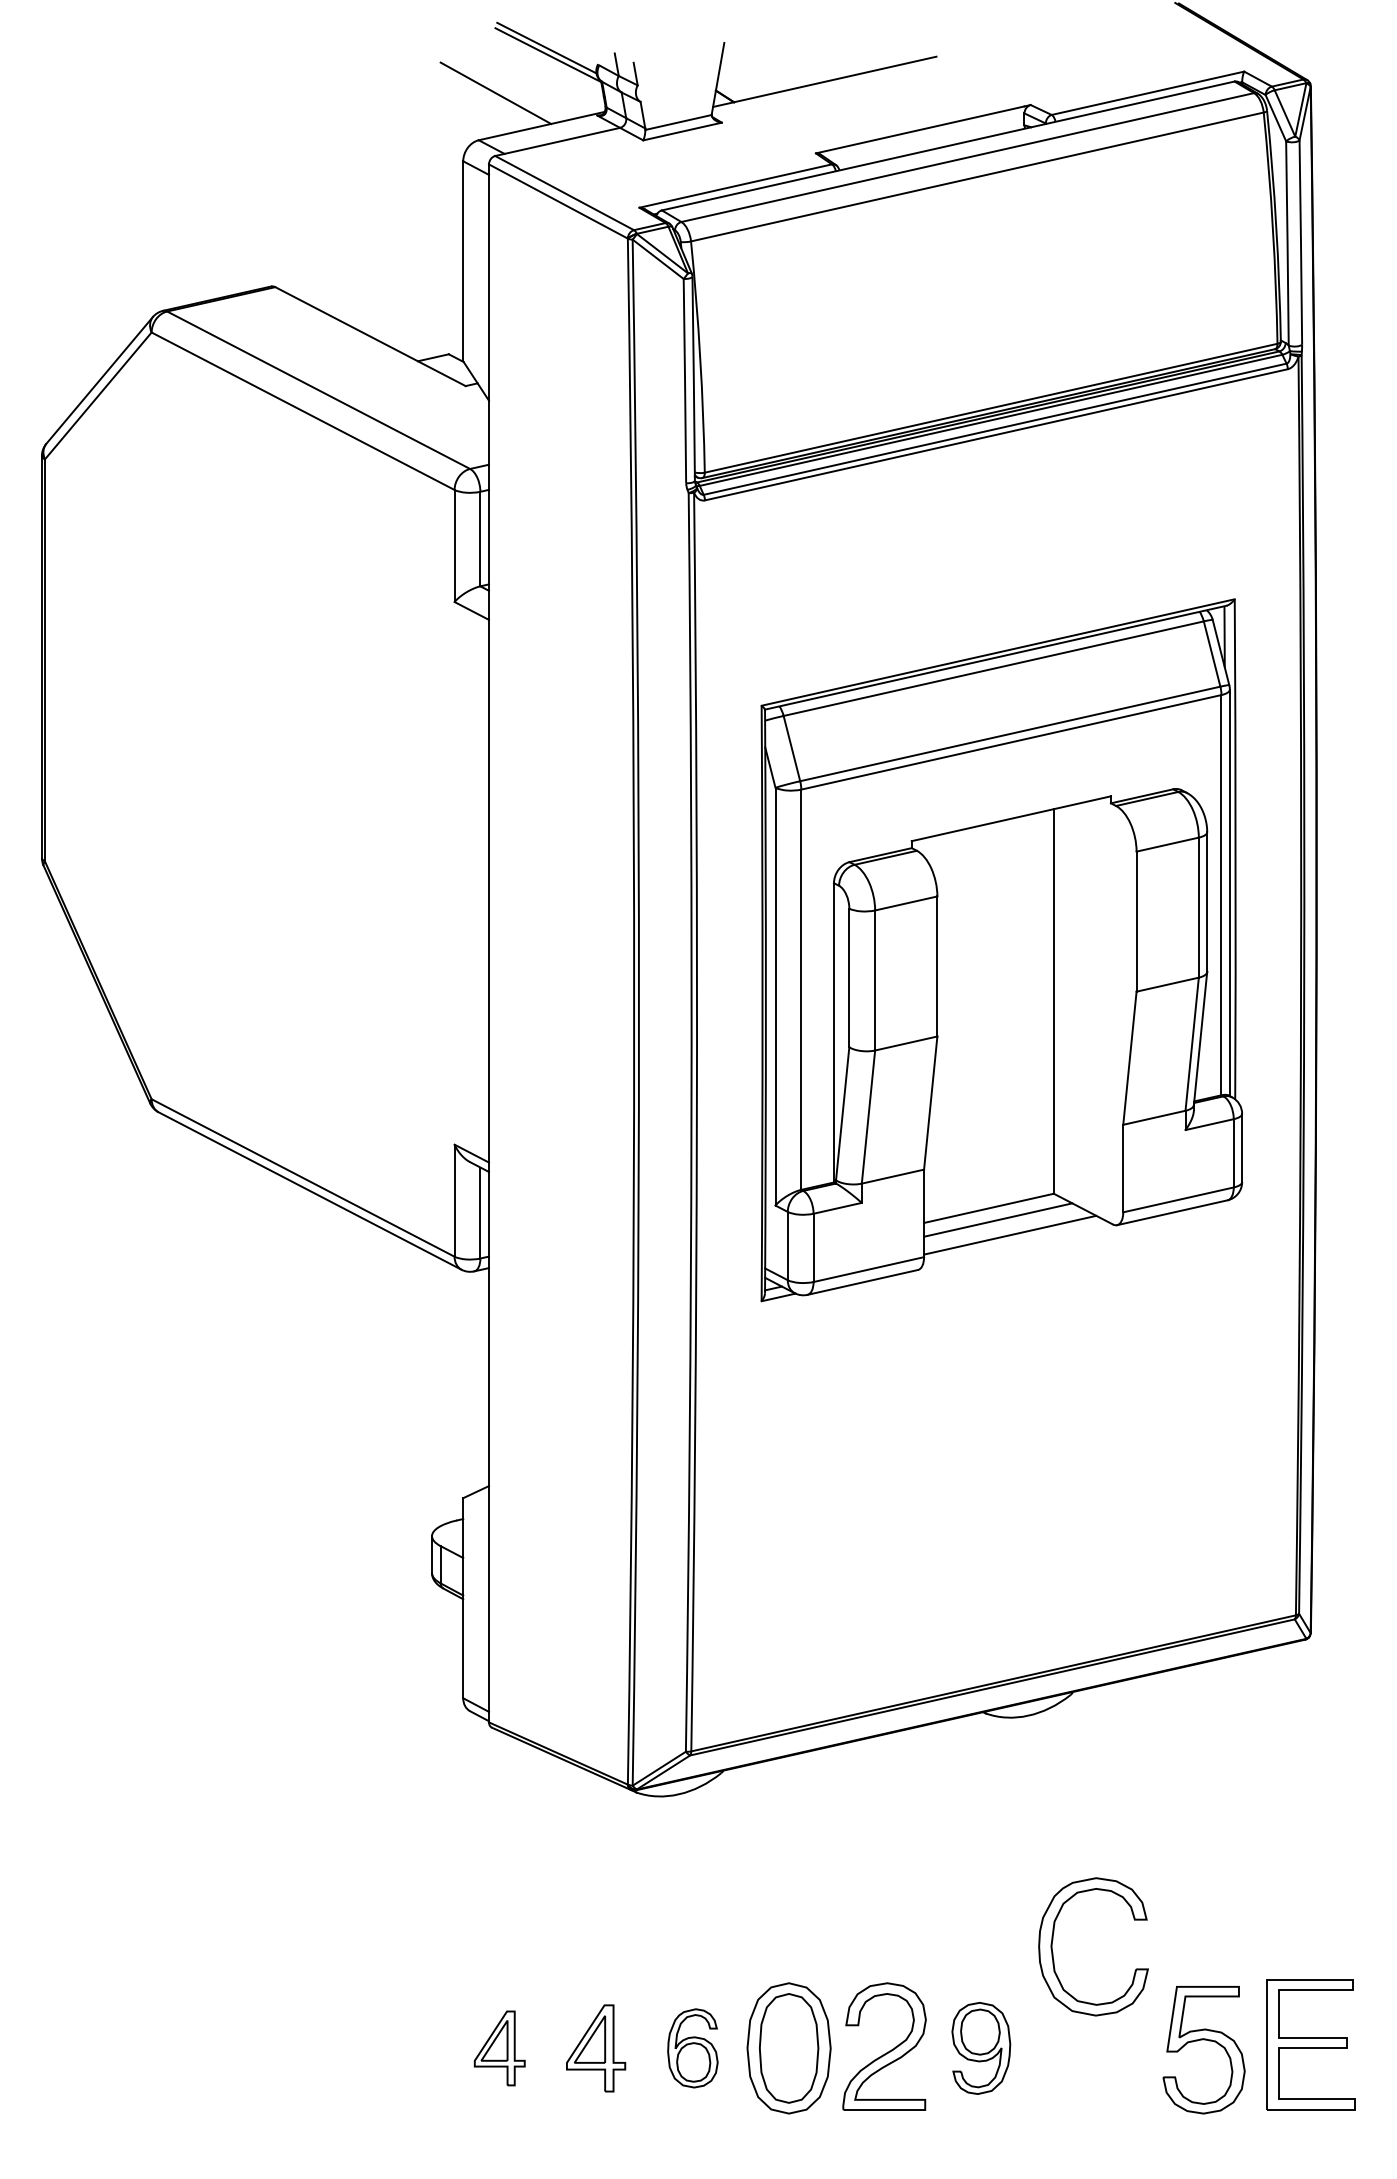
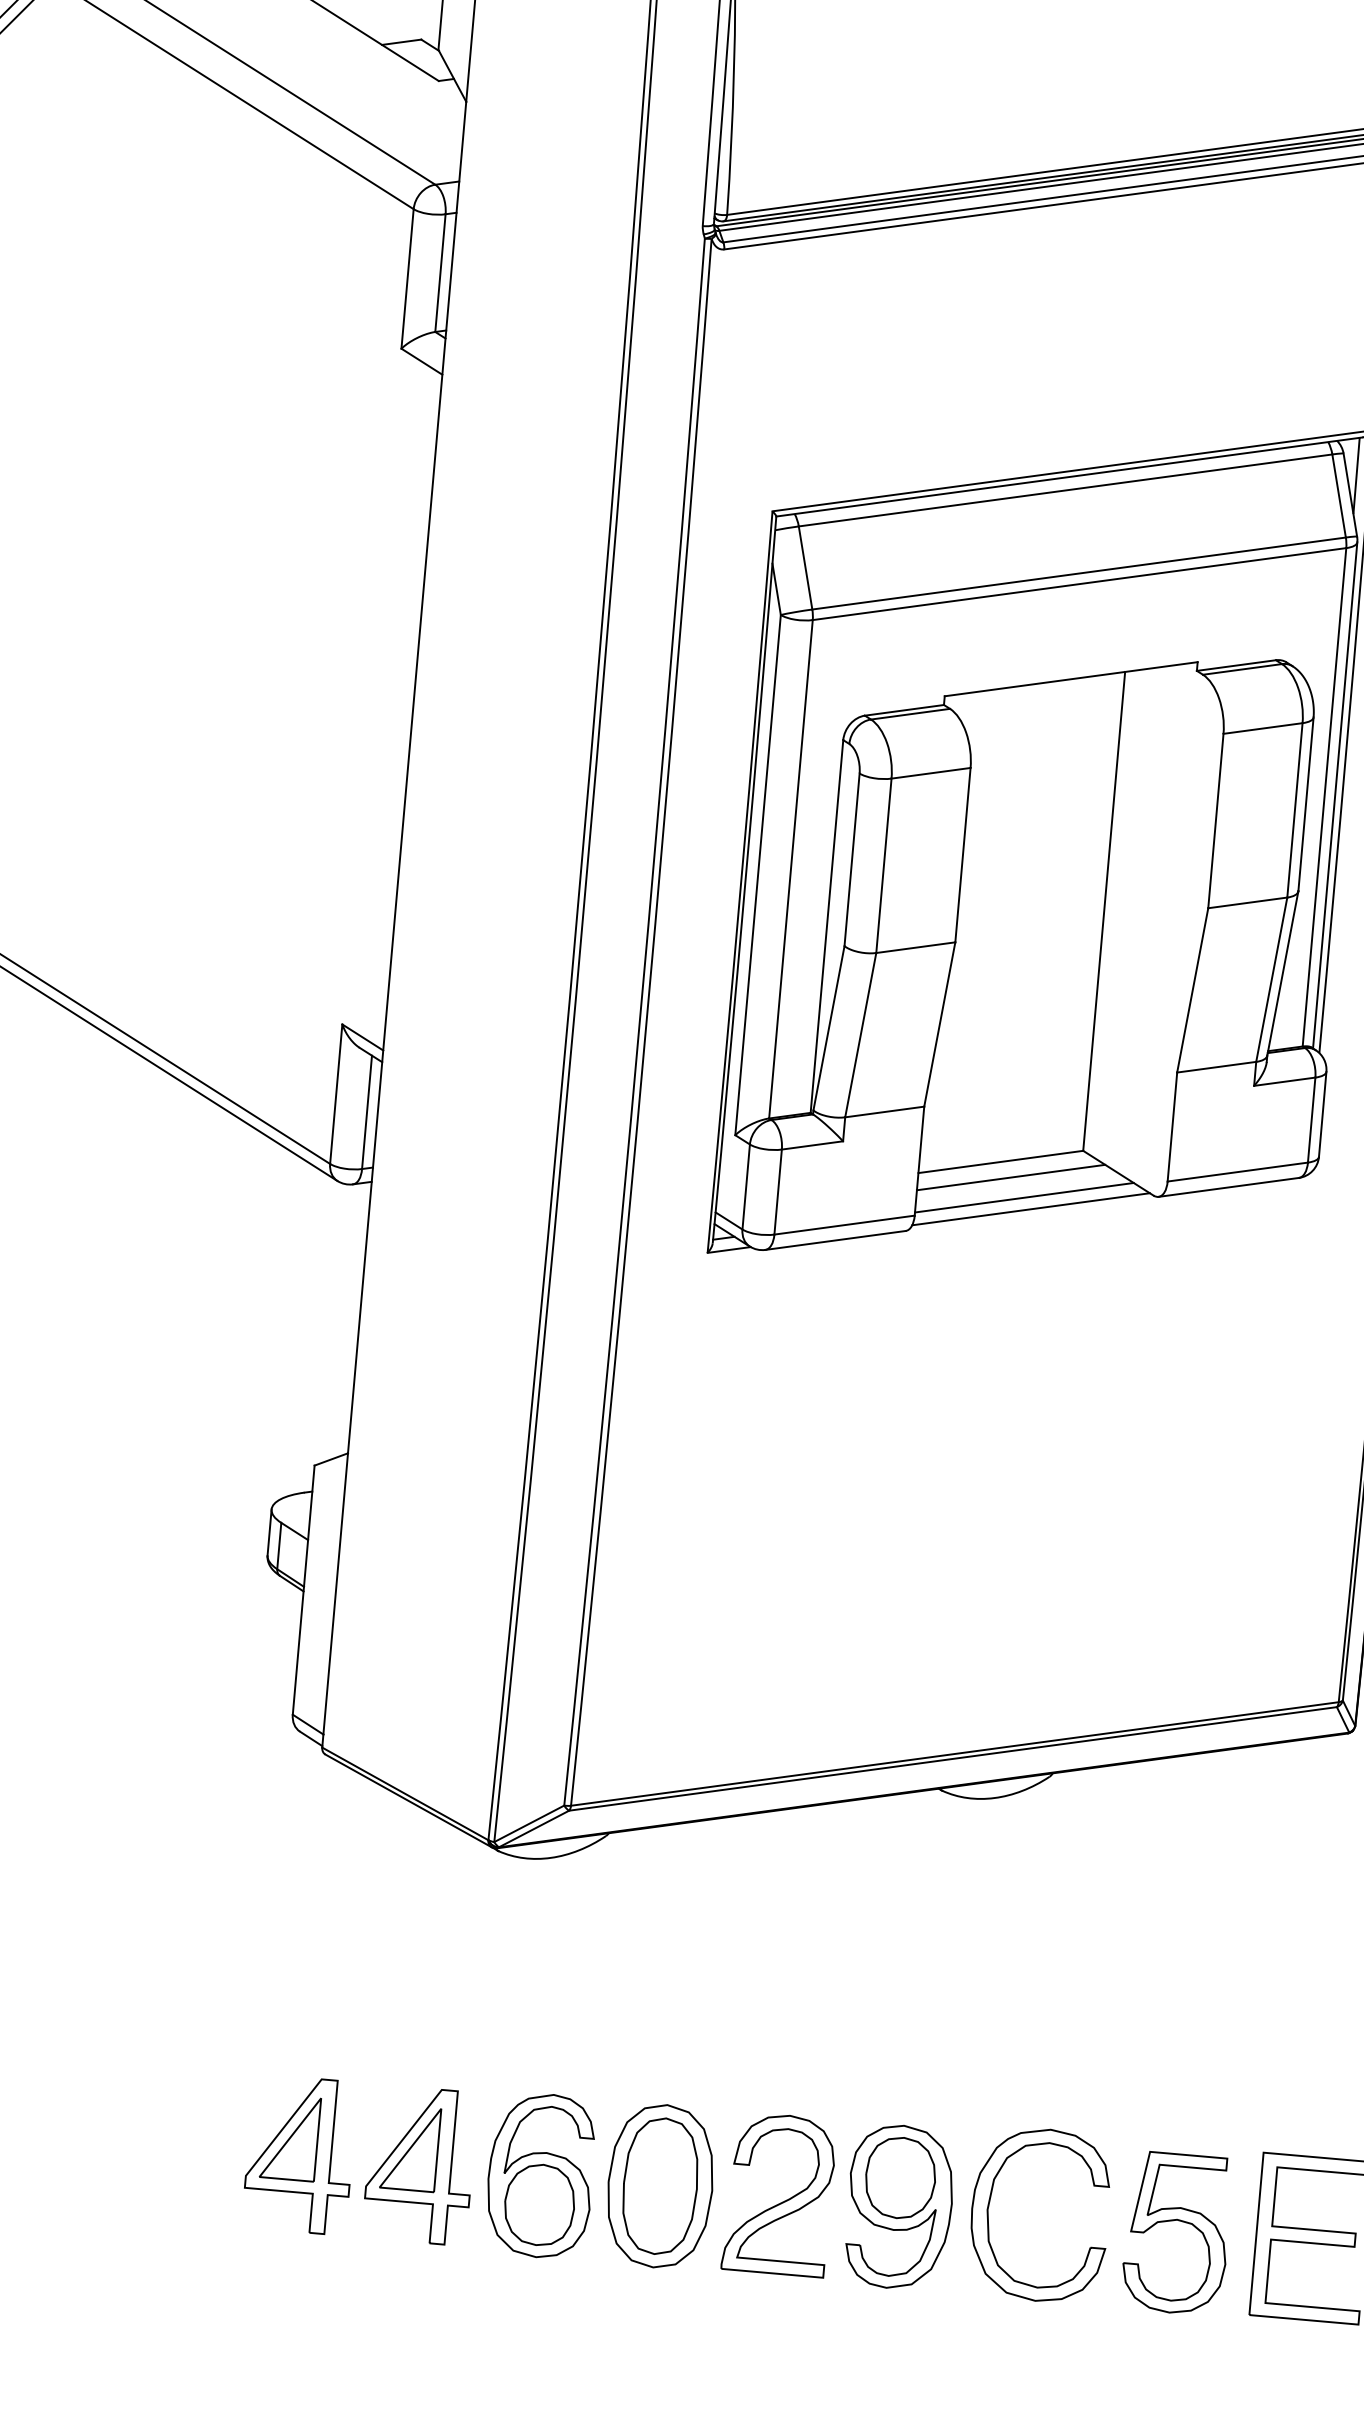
line: (1015, 1243) -> (1030, 1208), added
part: (1053, 1940) -> (990, 2202), moved
part: (499, 2048) -> (299, 2154), size x1.67
part: (595, 2048) -> (419, 2165), size x1.43
part: (692, 2048) -> (540, 2175), size x1.67
part: (981, 2048) -> (900, 2207), size x1.43

